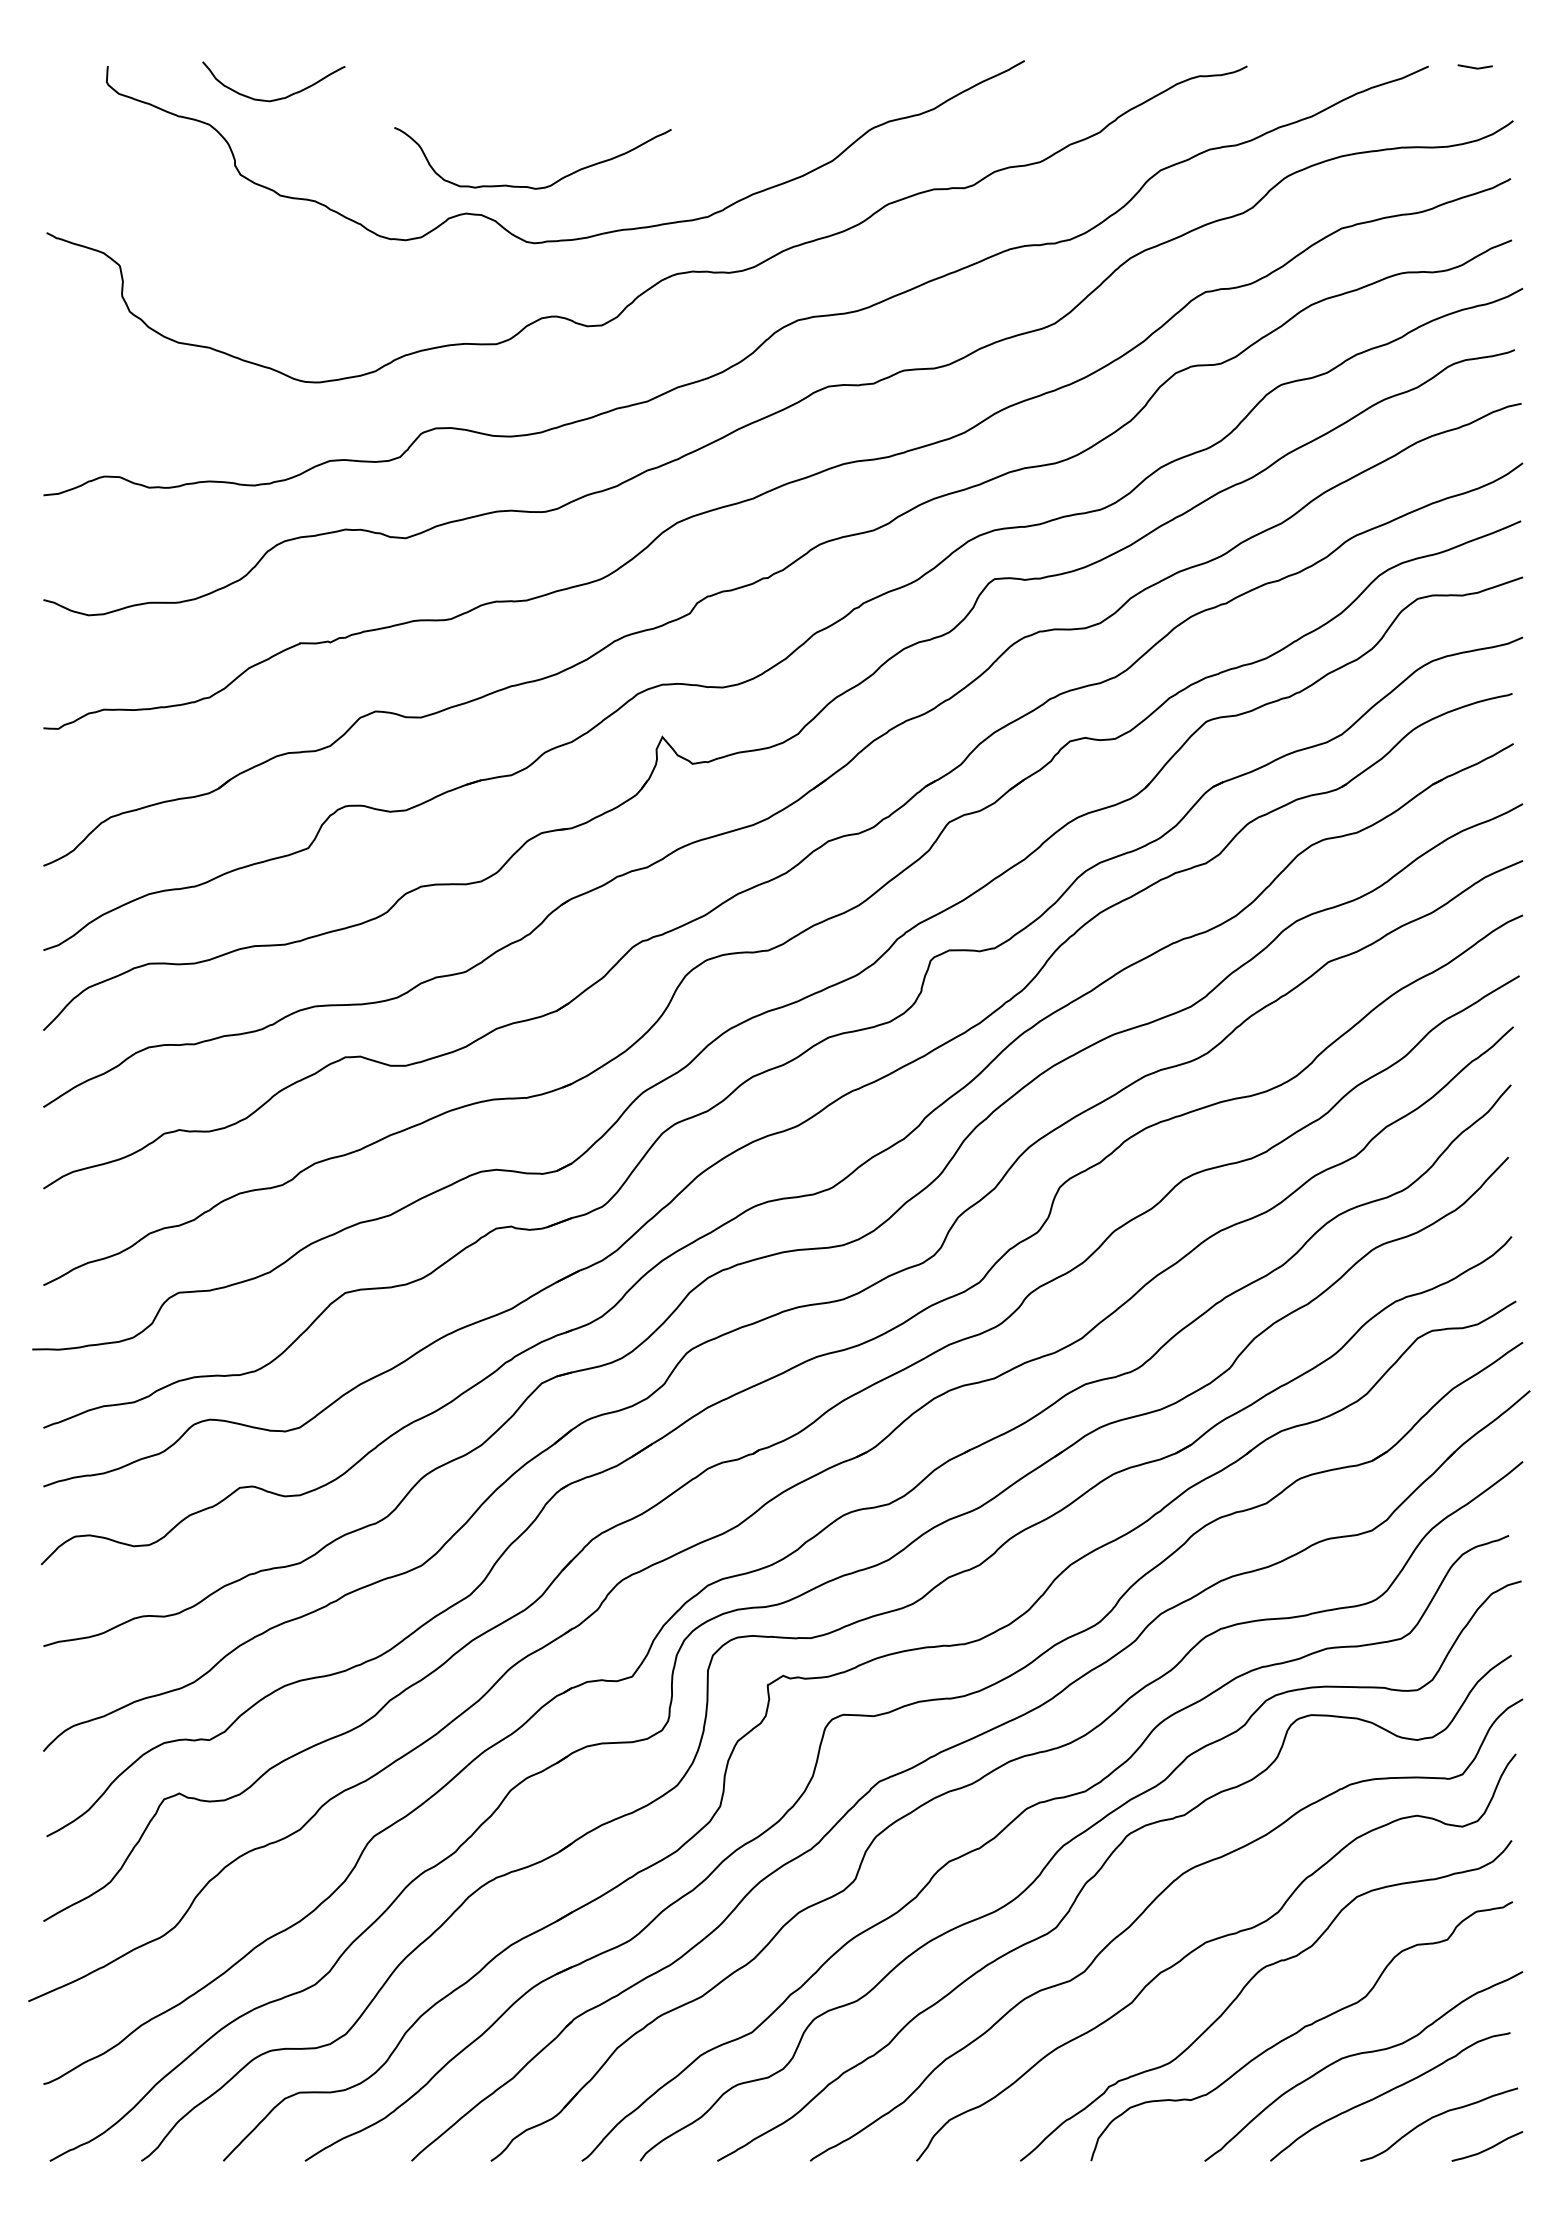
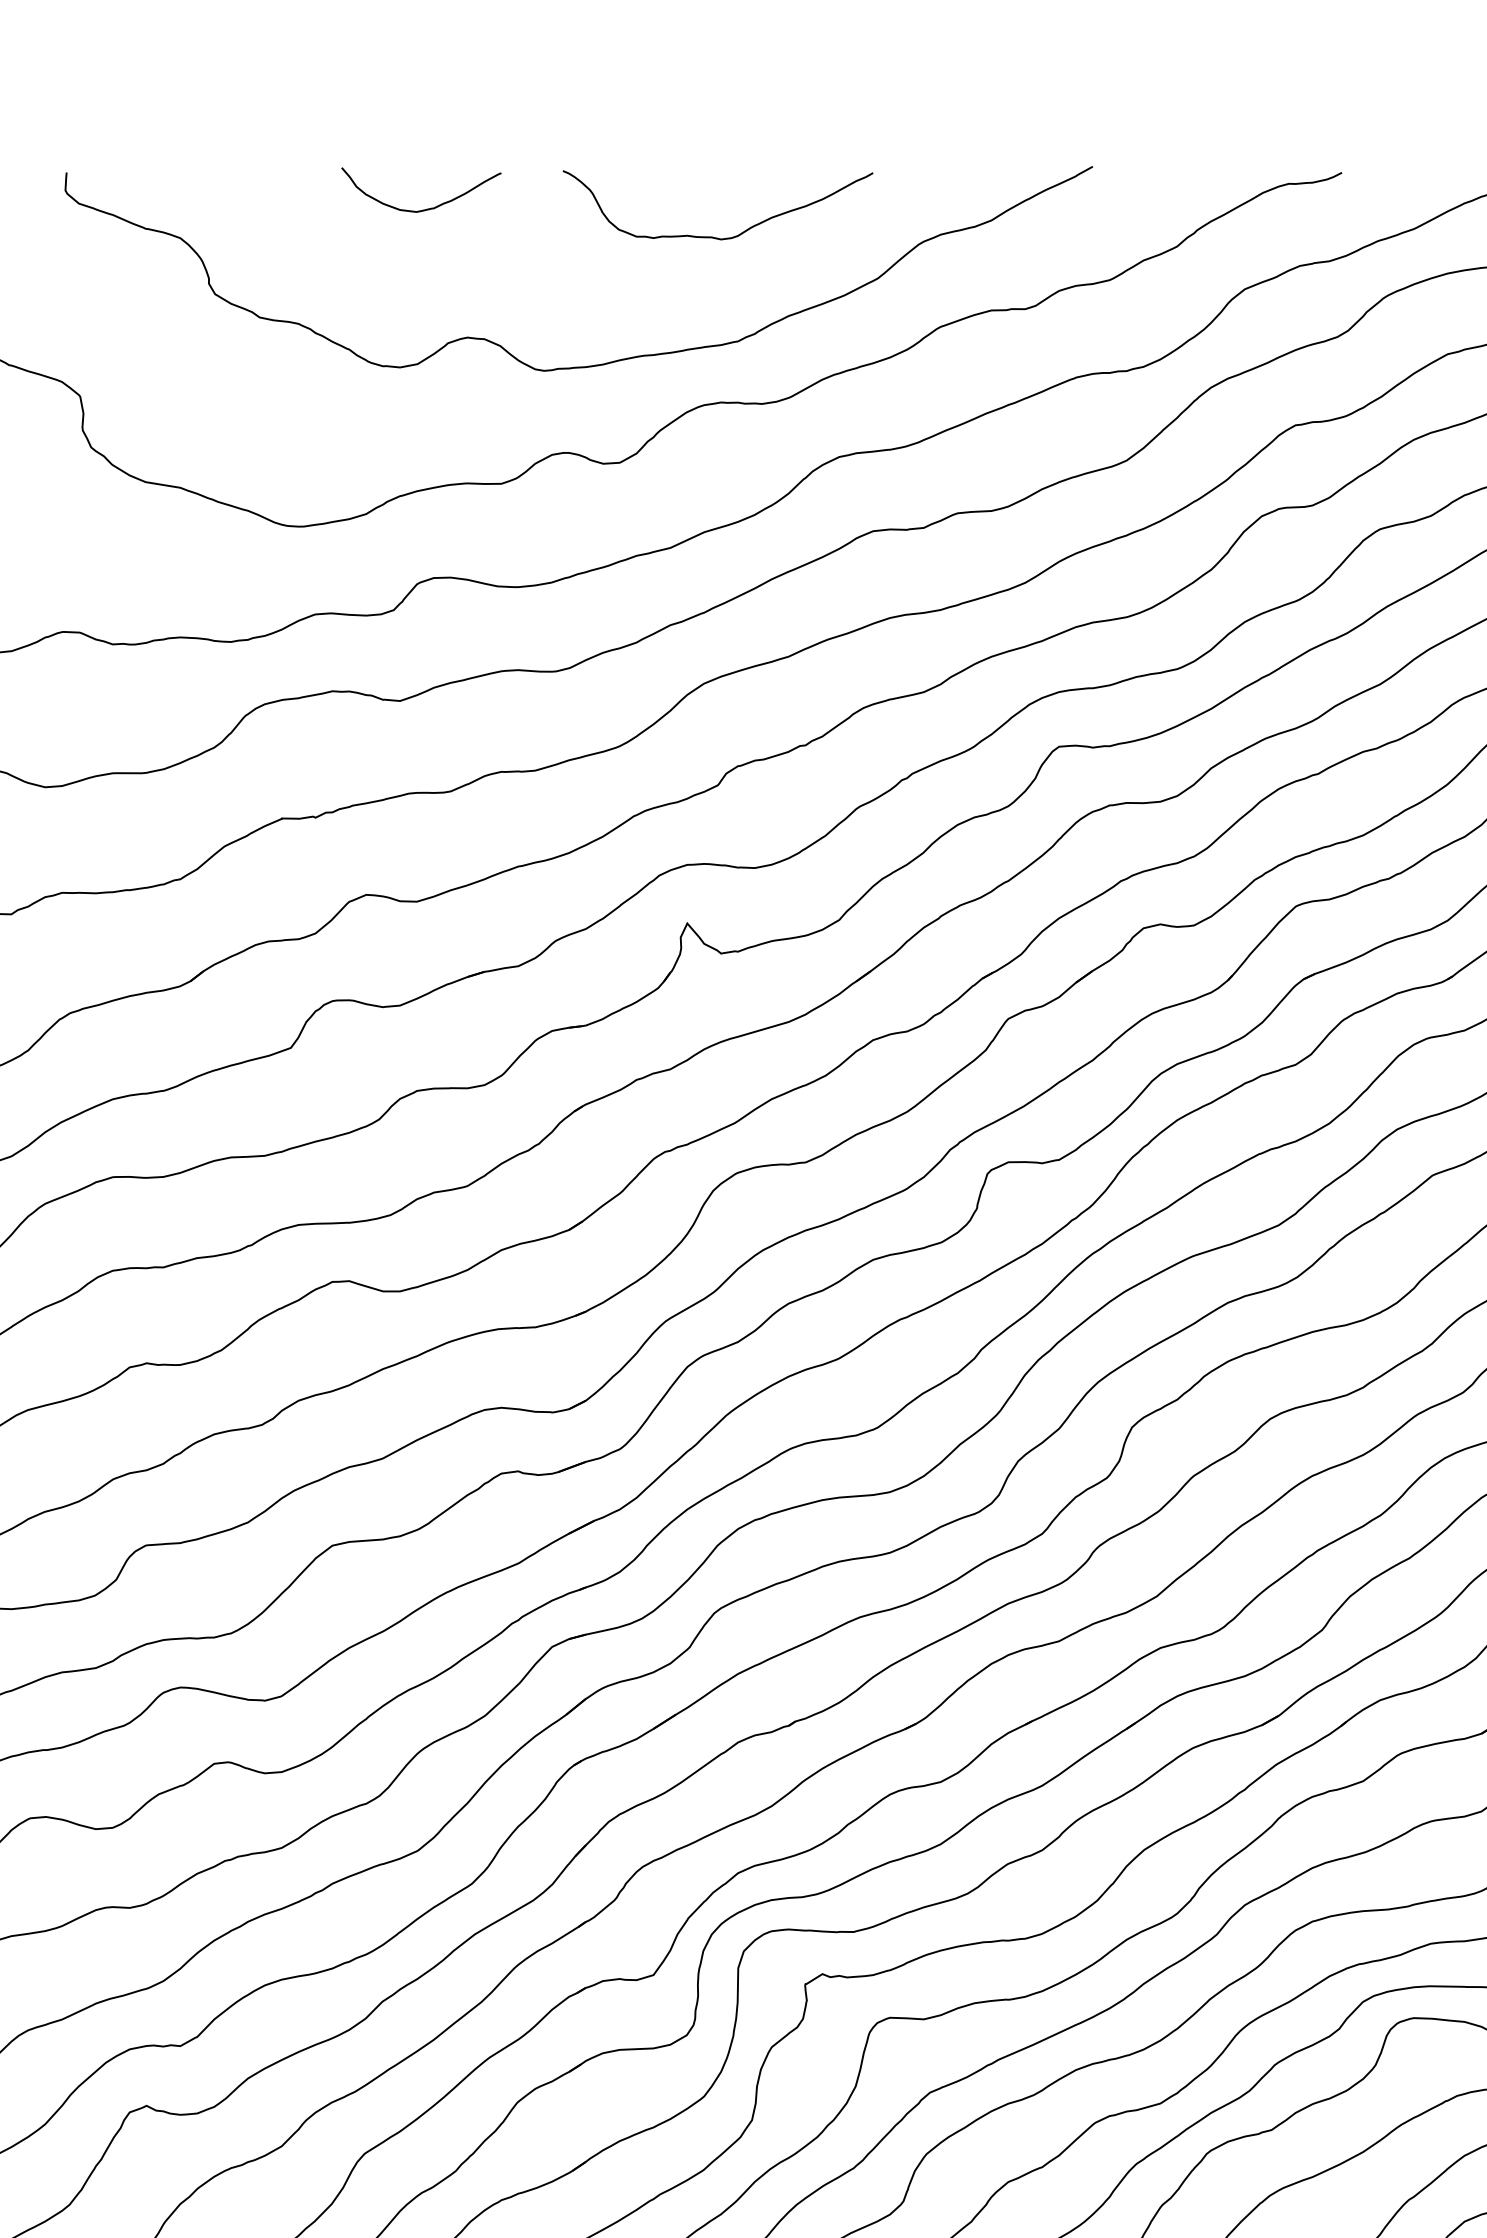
curve: (277, 98) -> (425, 208), moved
curve: (530, 186) -> (715, 236), moved

